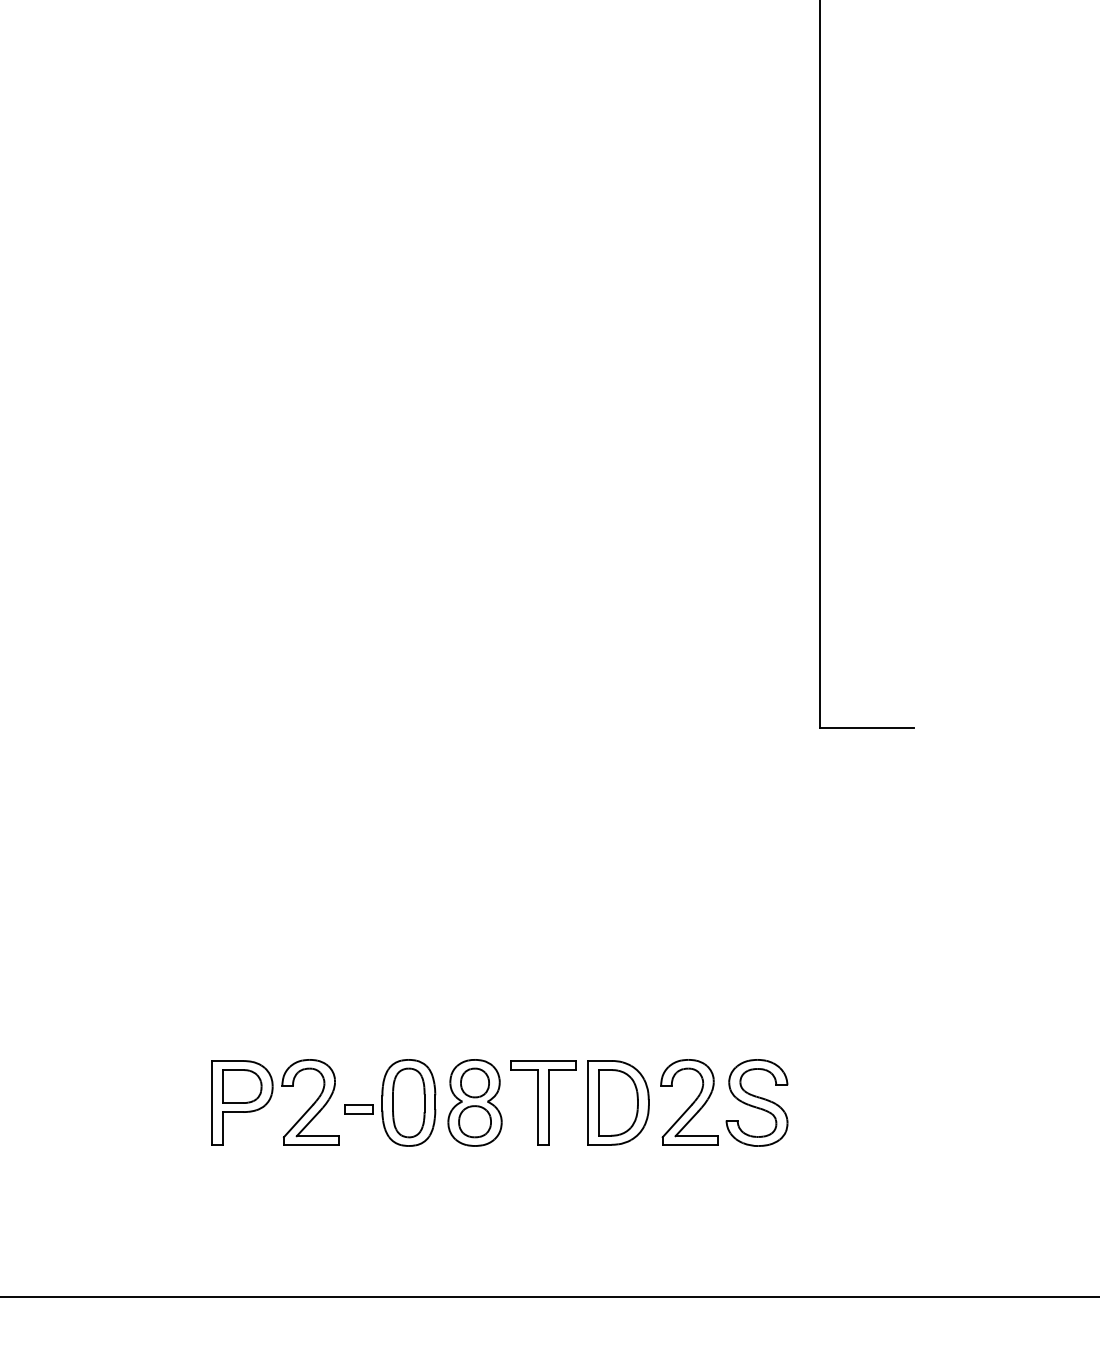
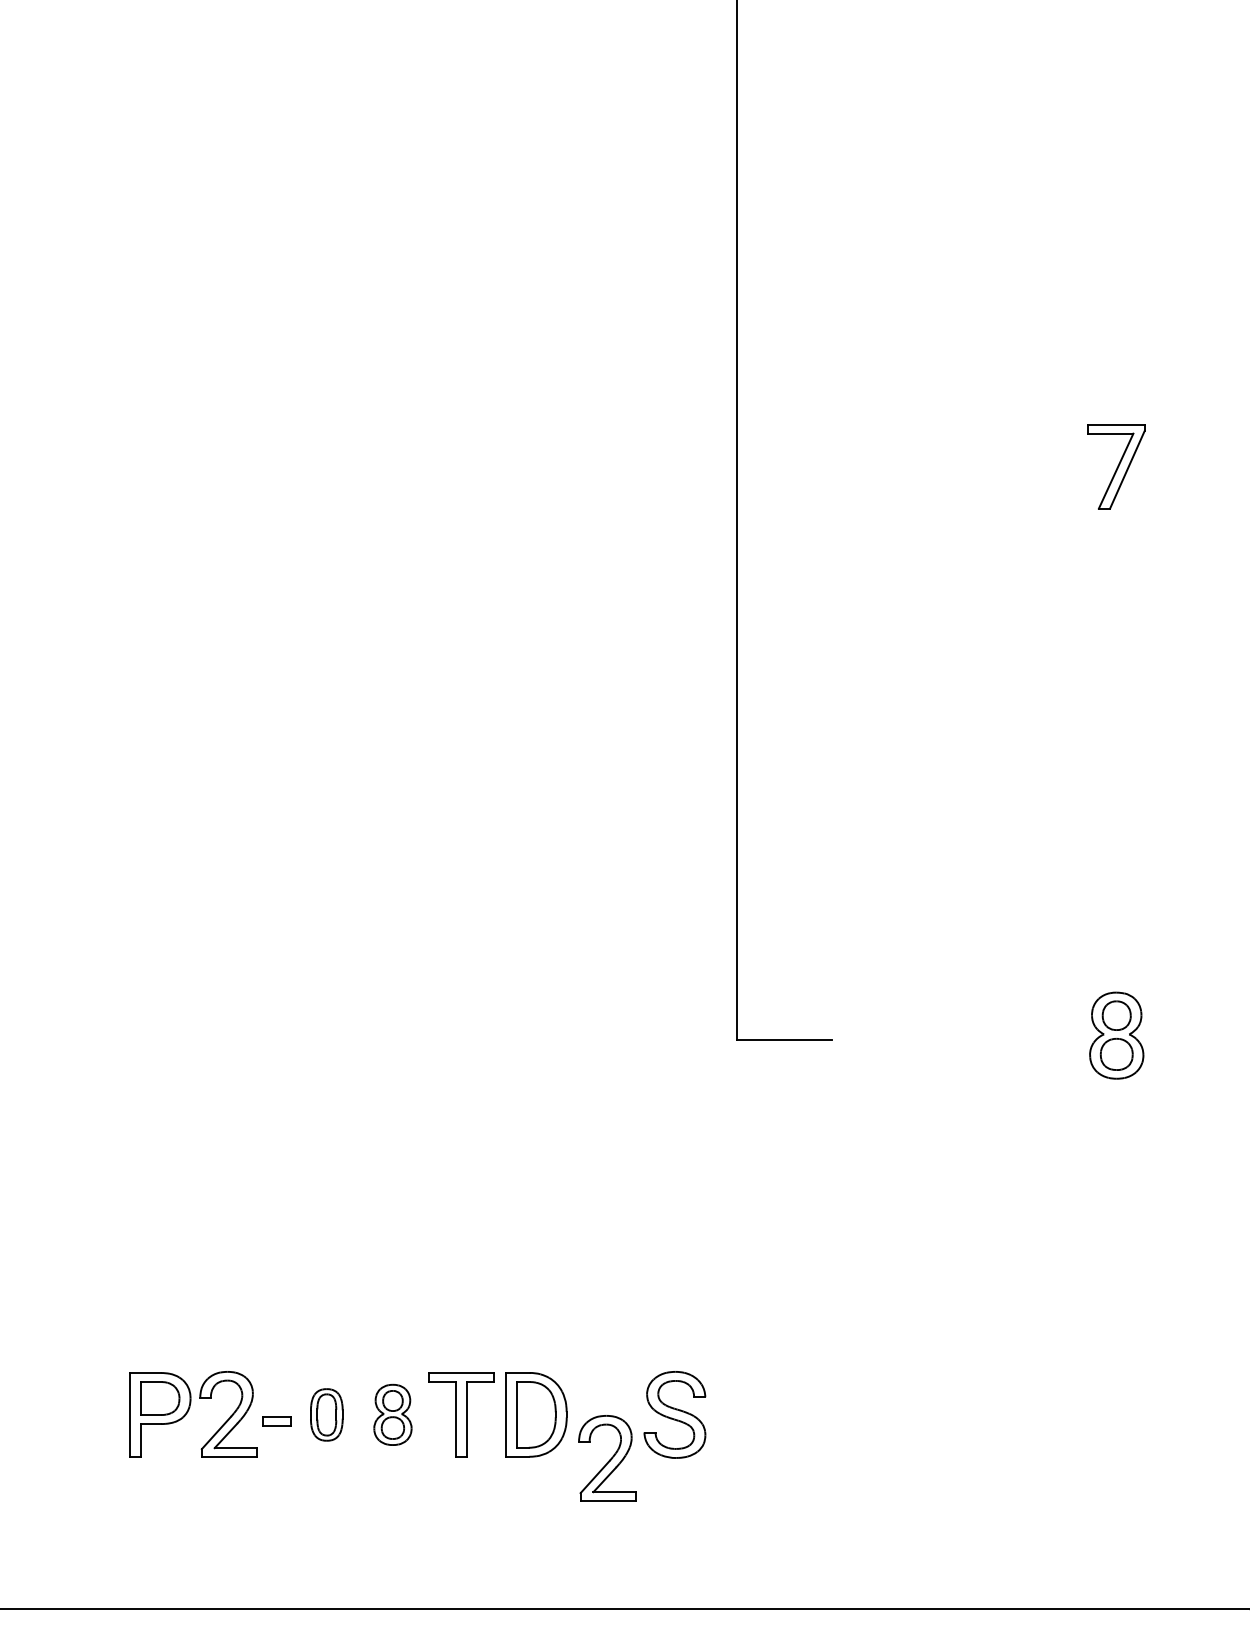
part: (408, 1102) -> (326, 1414), size x0.6
part: (474, 1102) -> (392, 1414), size x0.7
part: (689, 1102) -> (607, 1458), moved

